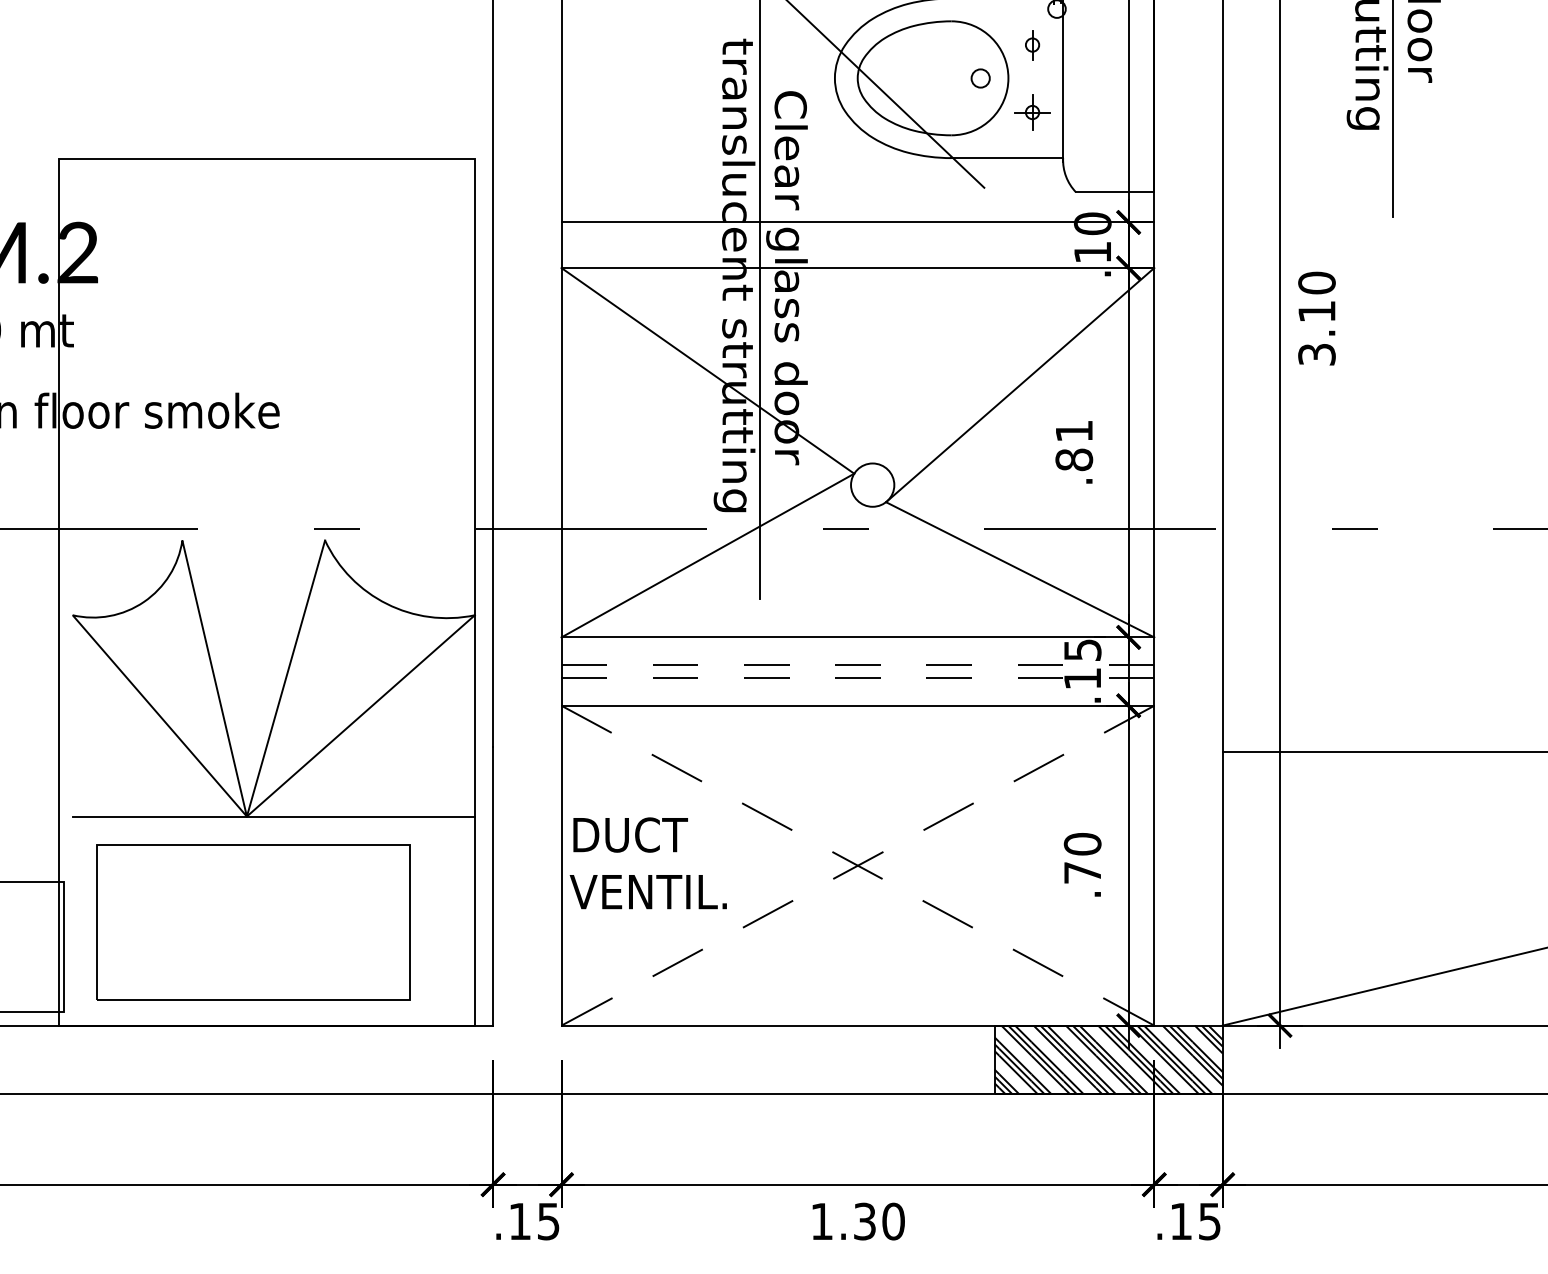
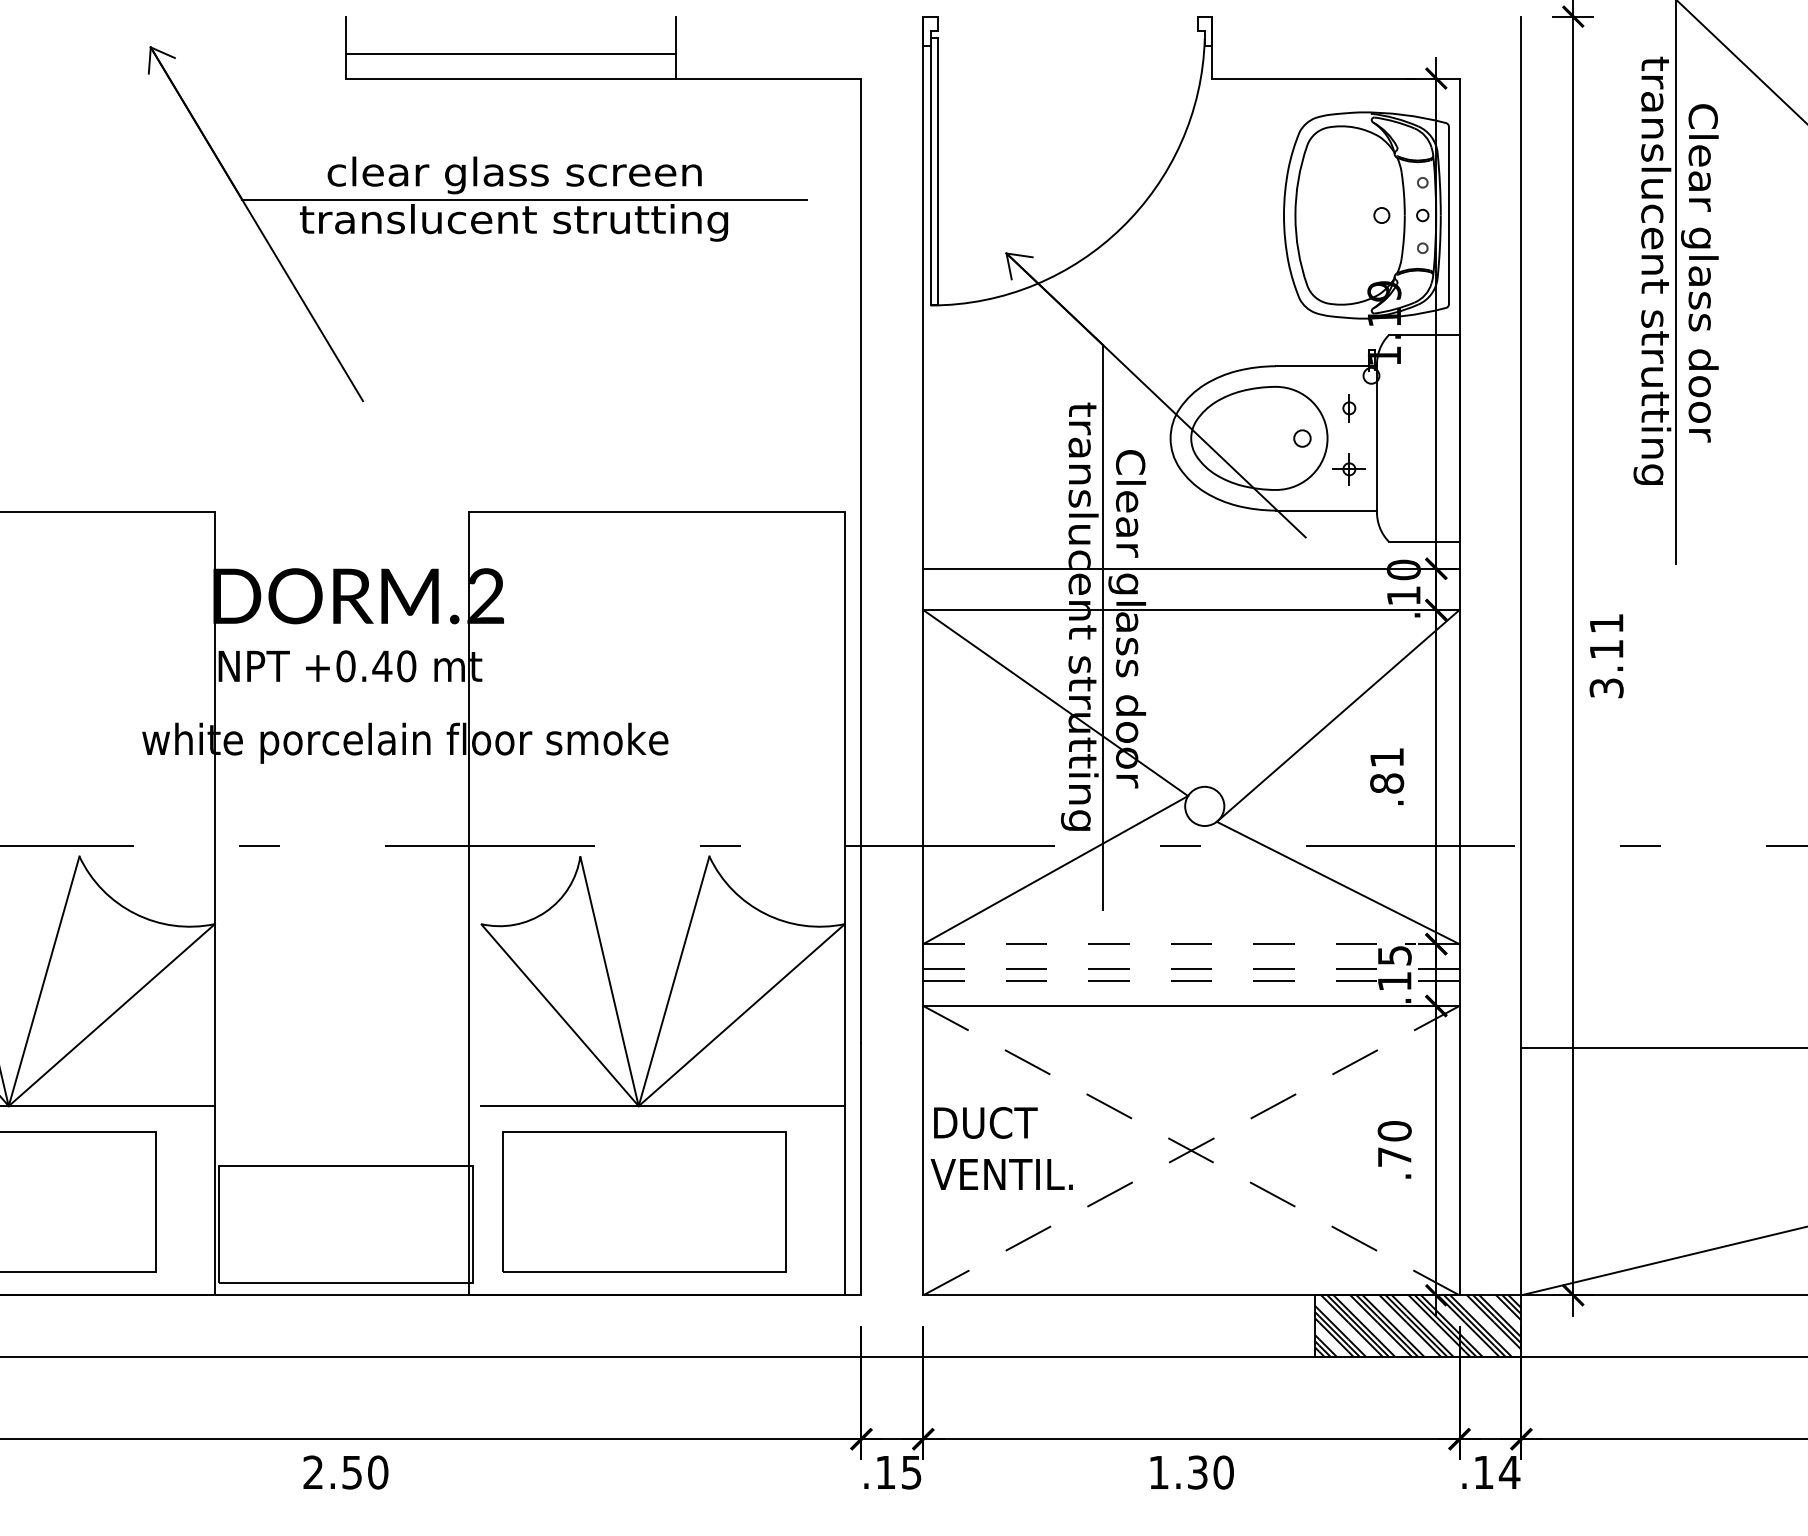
text: (1316, 282) -> (1606, 623), 3.10 -> 3.11
line: (856, 637) -> (1190, 944), solid -> dashed
text: (1209, 1221) -> (1509, 1472), .15 -> .14

